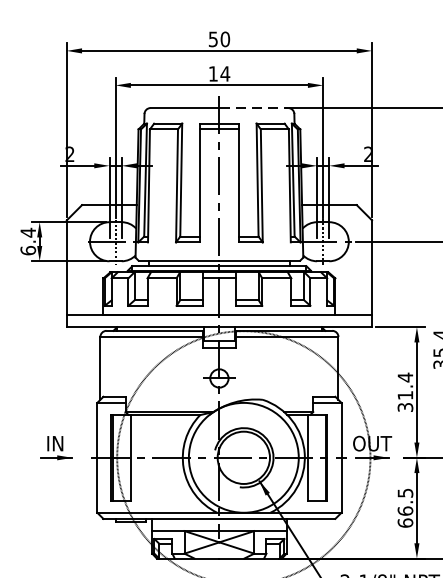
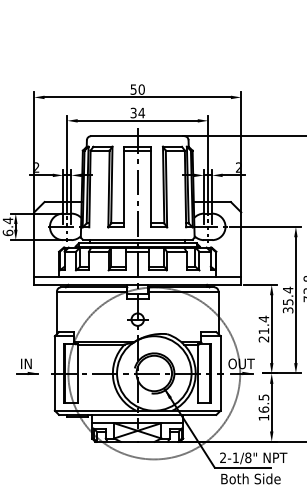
text: (213, 73) -> (133, 112), 14 -> 34
line: (254, 108) -> (161, 136), dashed -> solid
text: (406, 407) -> (264, 339), 31.4 -> 21.4
text: (404, 522) -> (263, 417), 66.5 -> 16.5

